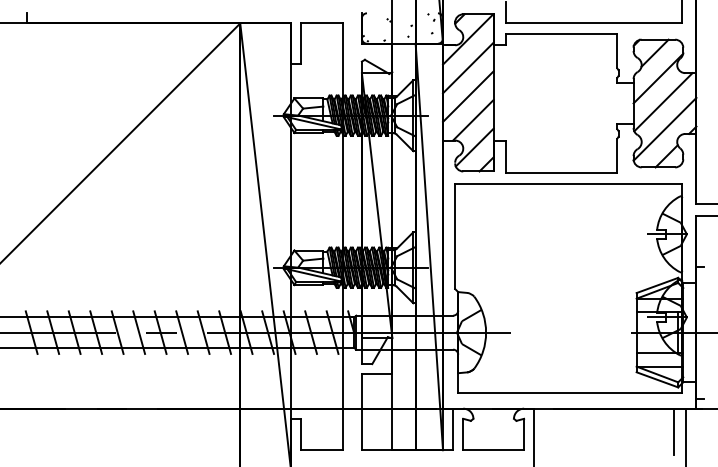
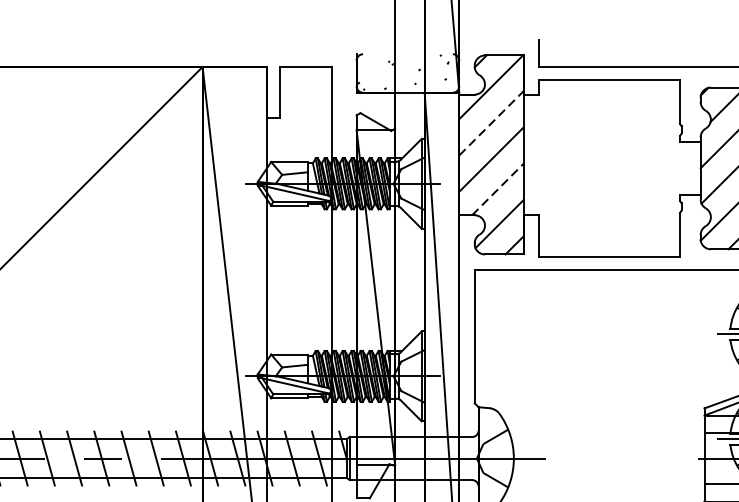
line: (468, 67) -> (491, 122), solid -> dashed
line: (473, 120) -> (497, 189), solid -> dashed

